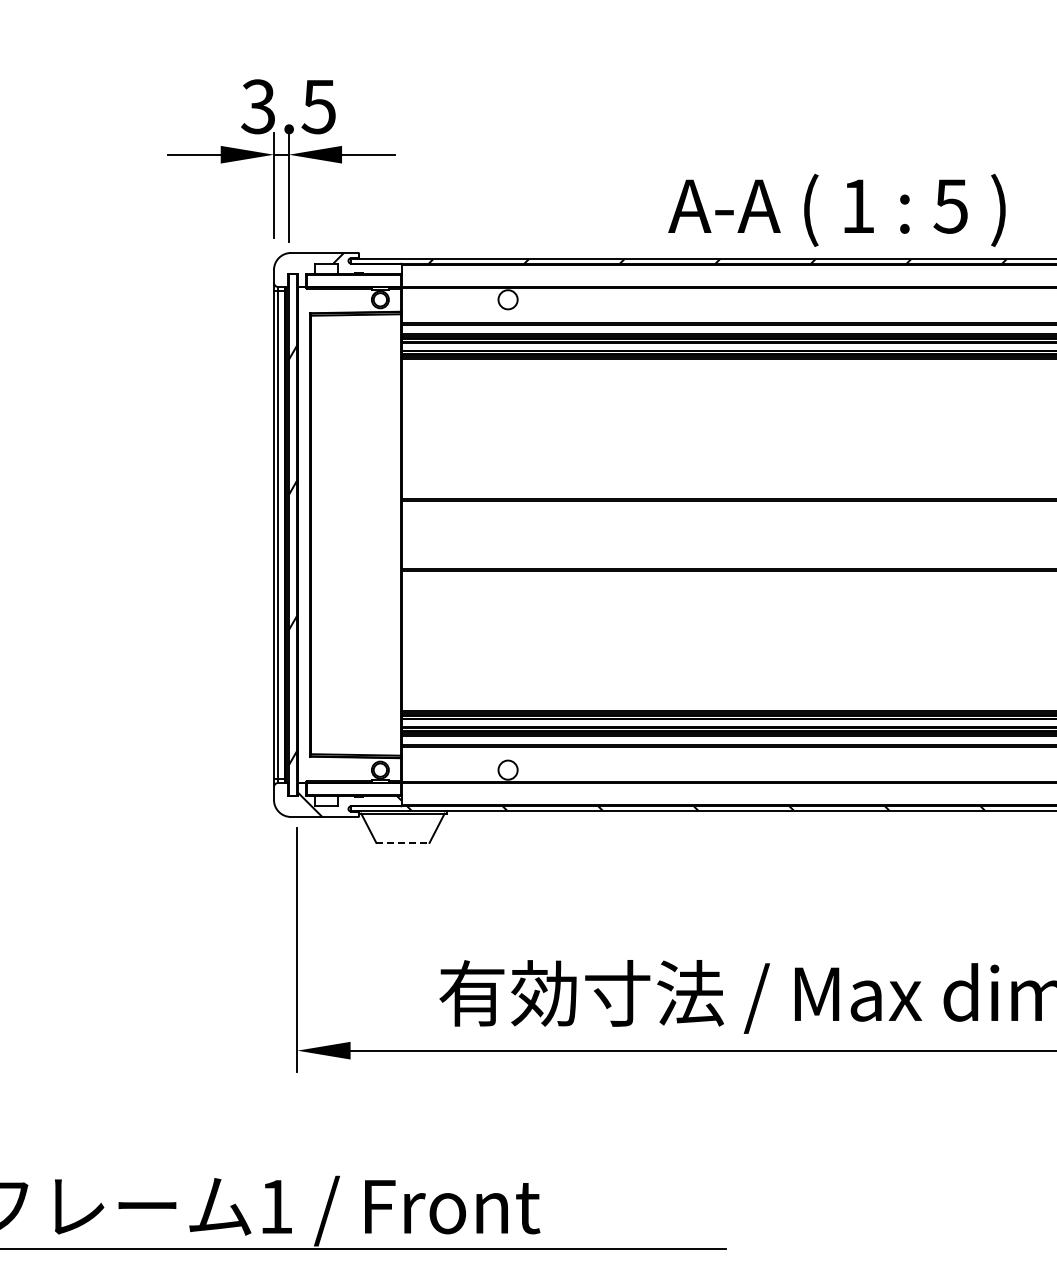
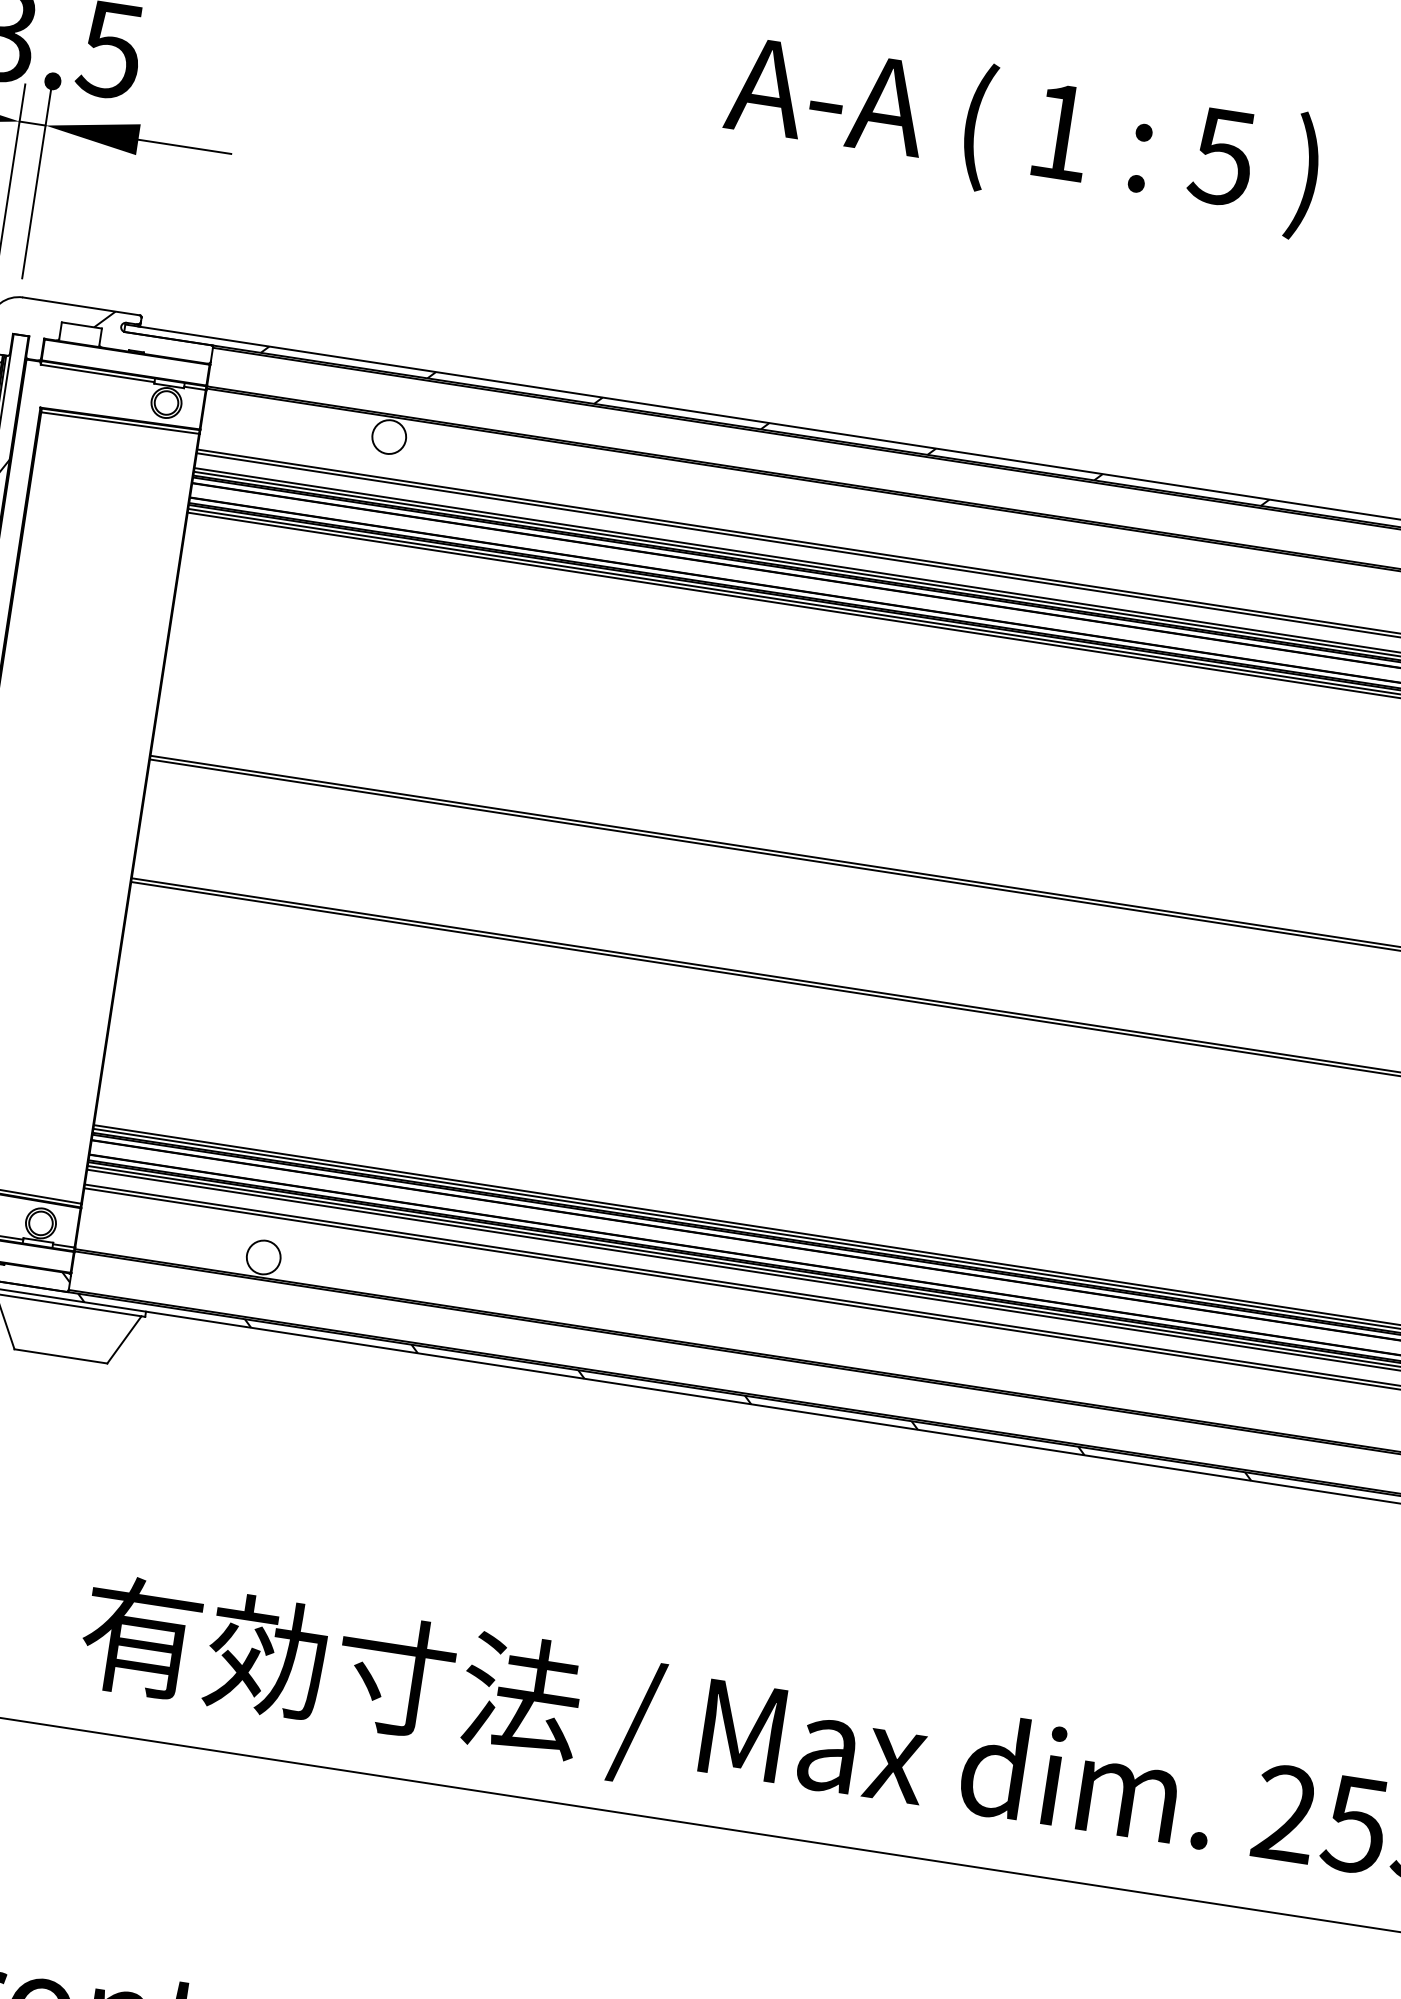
text: (836, 209) -> (1022, 131), moved
line: (402, 842) -> (60, 1355), dashed -> solid

